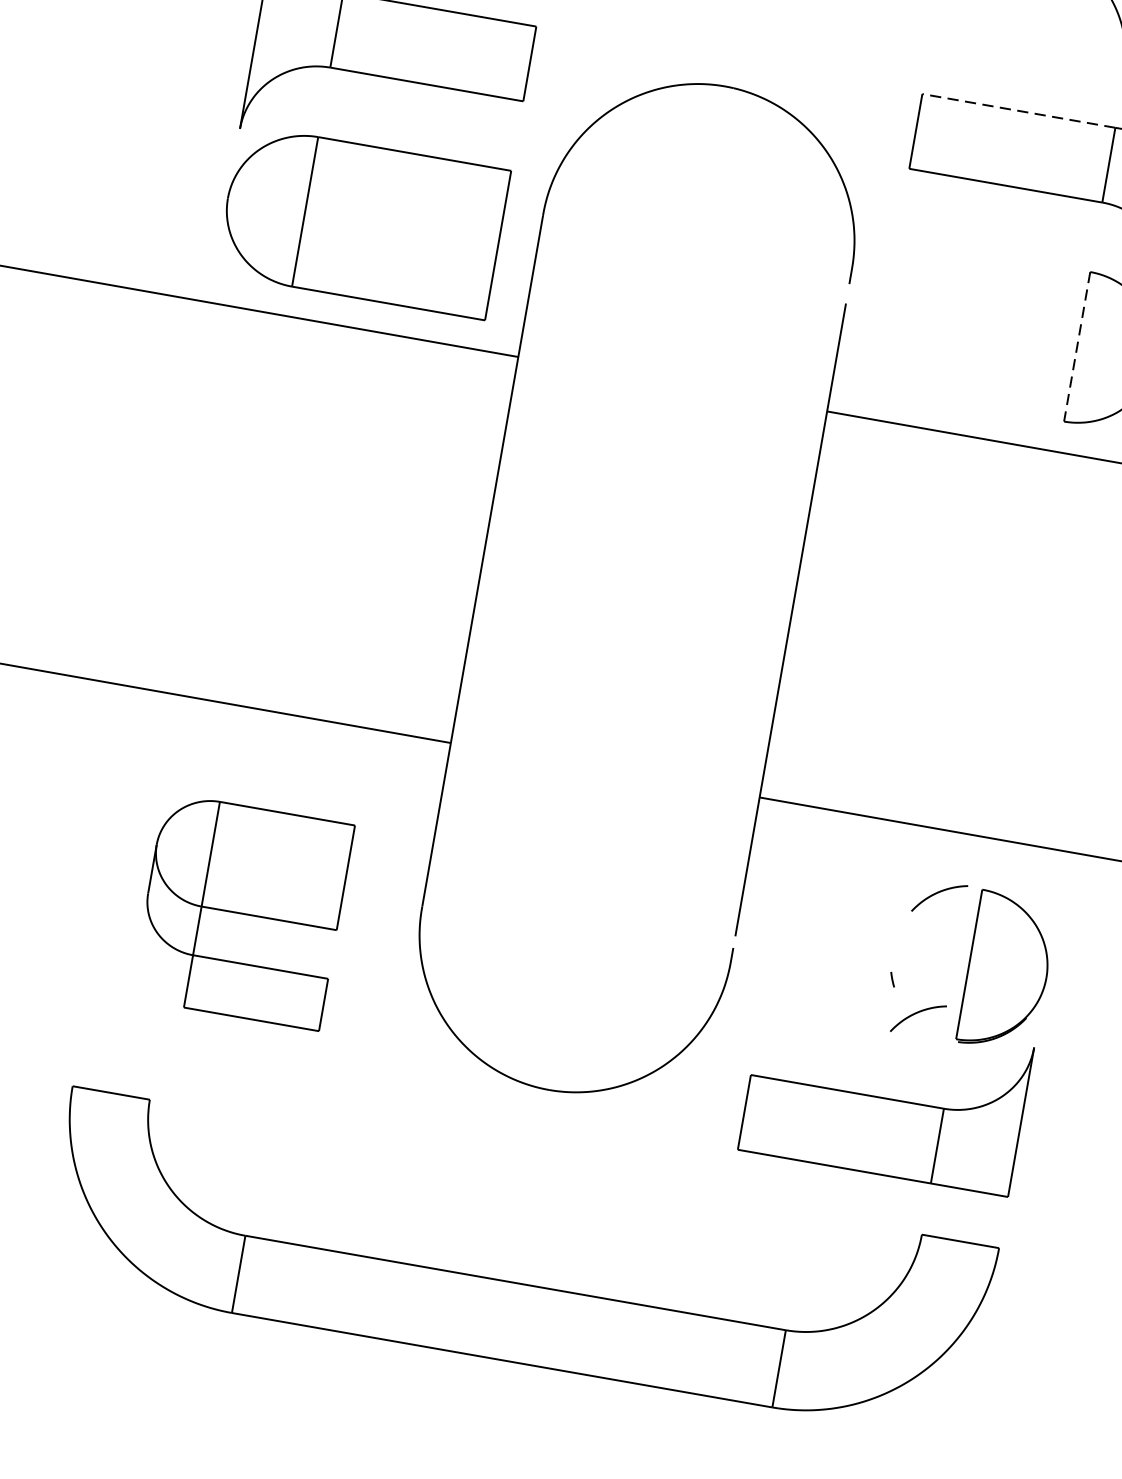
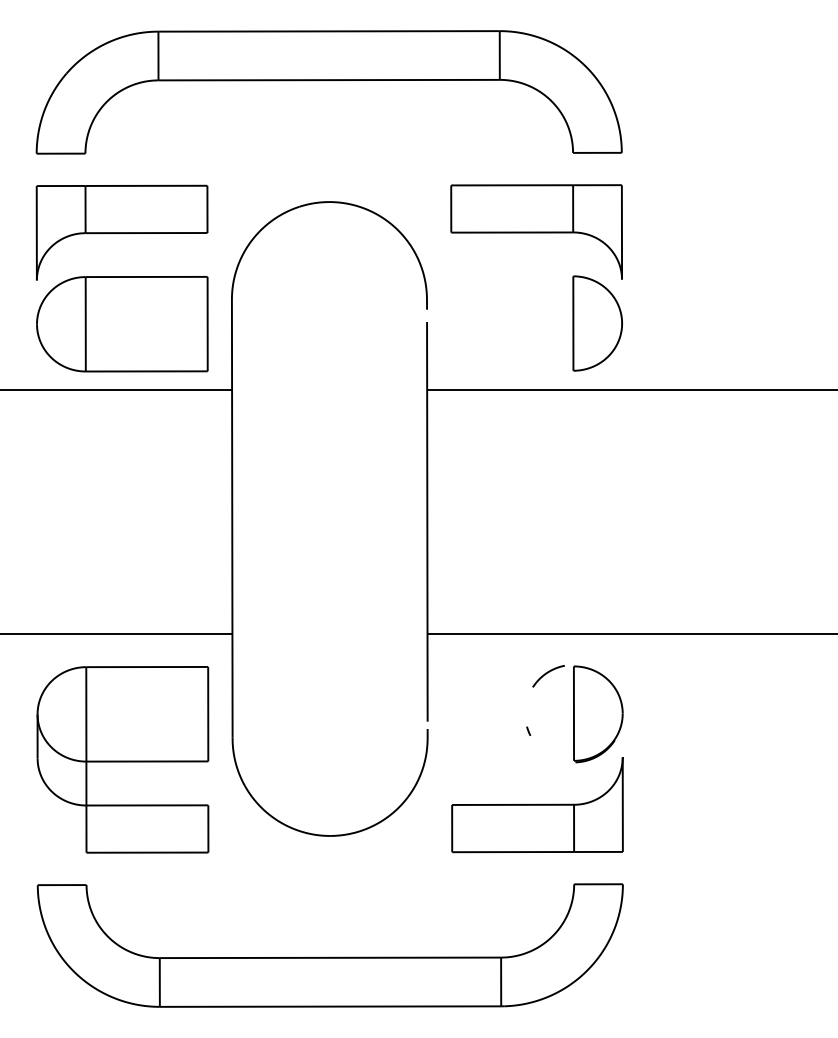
line: (1019, 111) -> (512, 185), dashed -> solid
line: (1077, 348) -> (573, 324), dashed -> solid
part: (241, 911) -> (122, 759), size x1.43
curve: (915, 1015) -> (546, 750), removed

